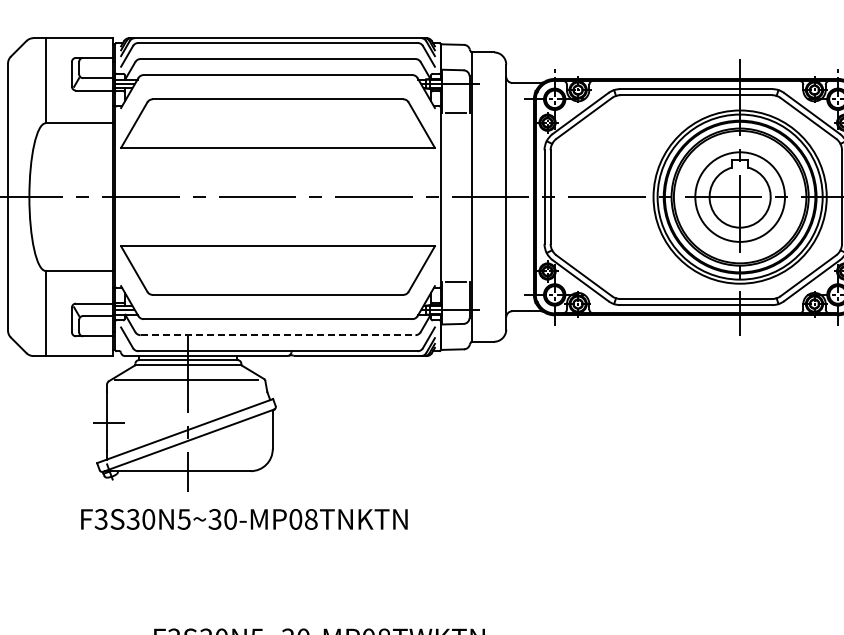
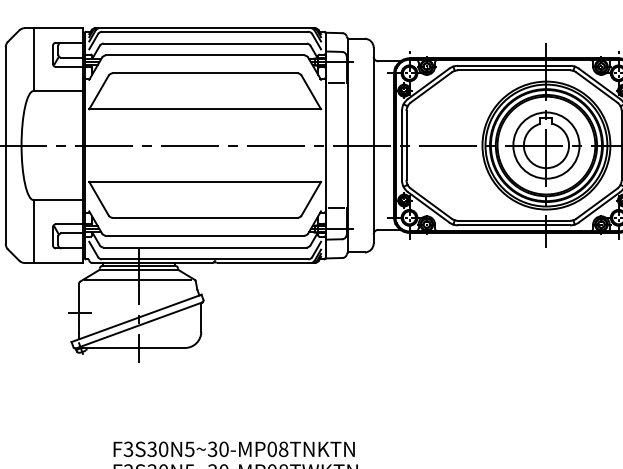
line: (278, 335) -> (205, 247), dashed -> solid
text: (244, 519) -> (234, 449), moved

